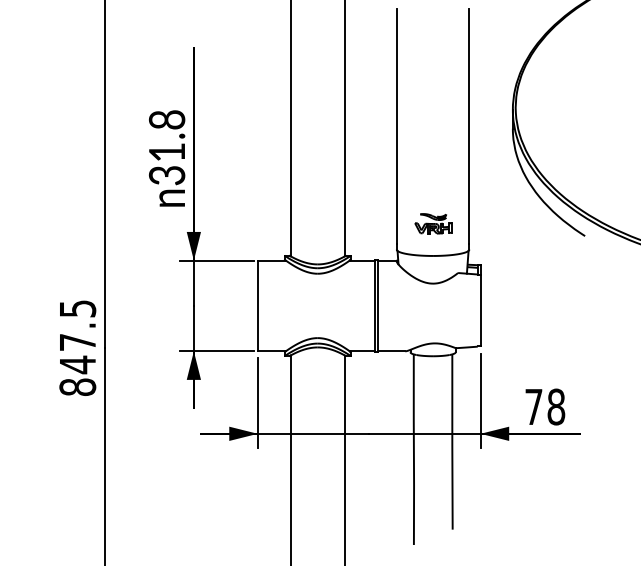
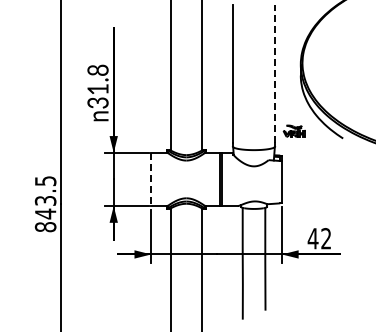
line: (469, 125) -> (275, 73), solid -> dashed
part: (432, 222) -> (293, 130), moved
line: (258, 306) -> (151, 179), solid -> dashed
text: (77, 341) -> (45, 200), 847.5 -> 843.5
text: (544, 406) -> (319, 238), 78 -> 42

